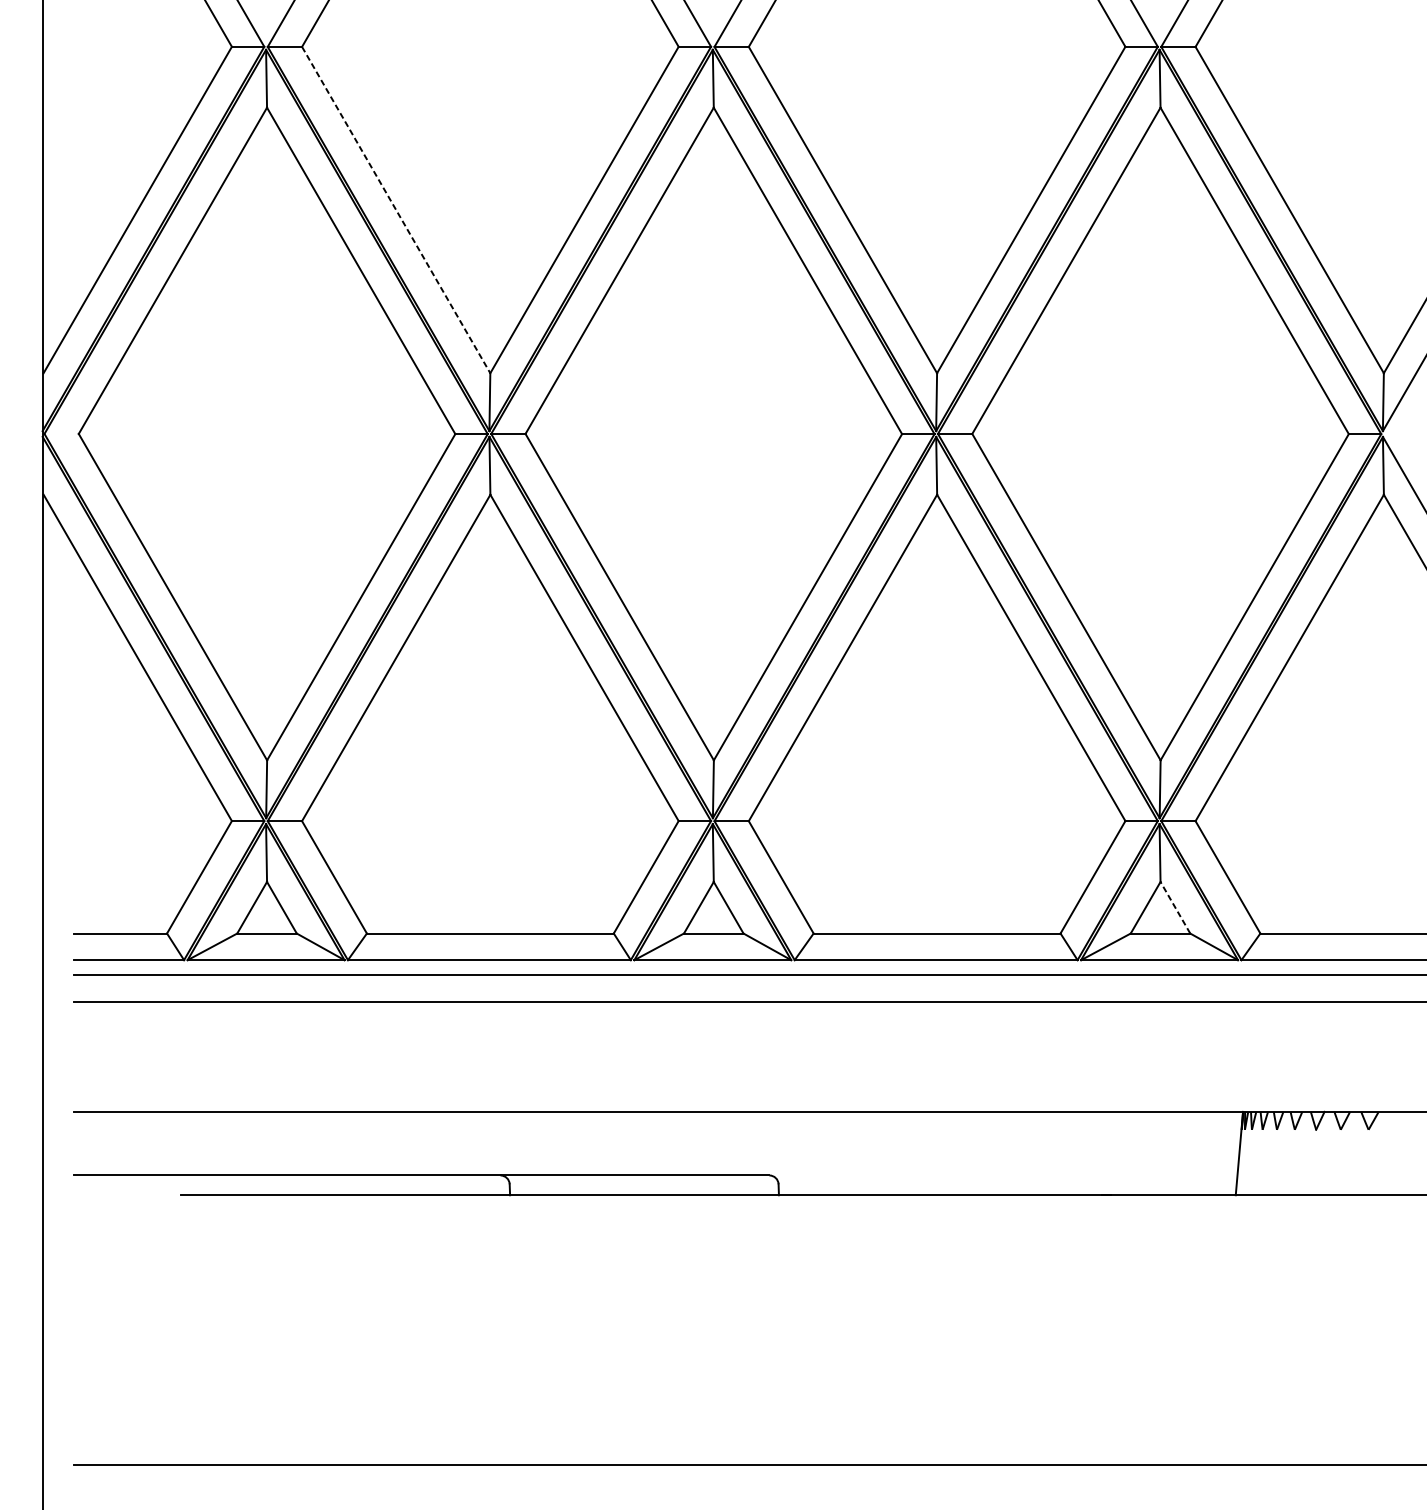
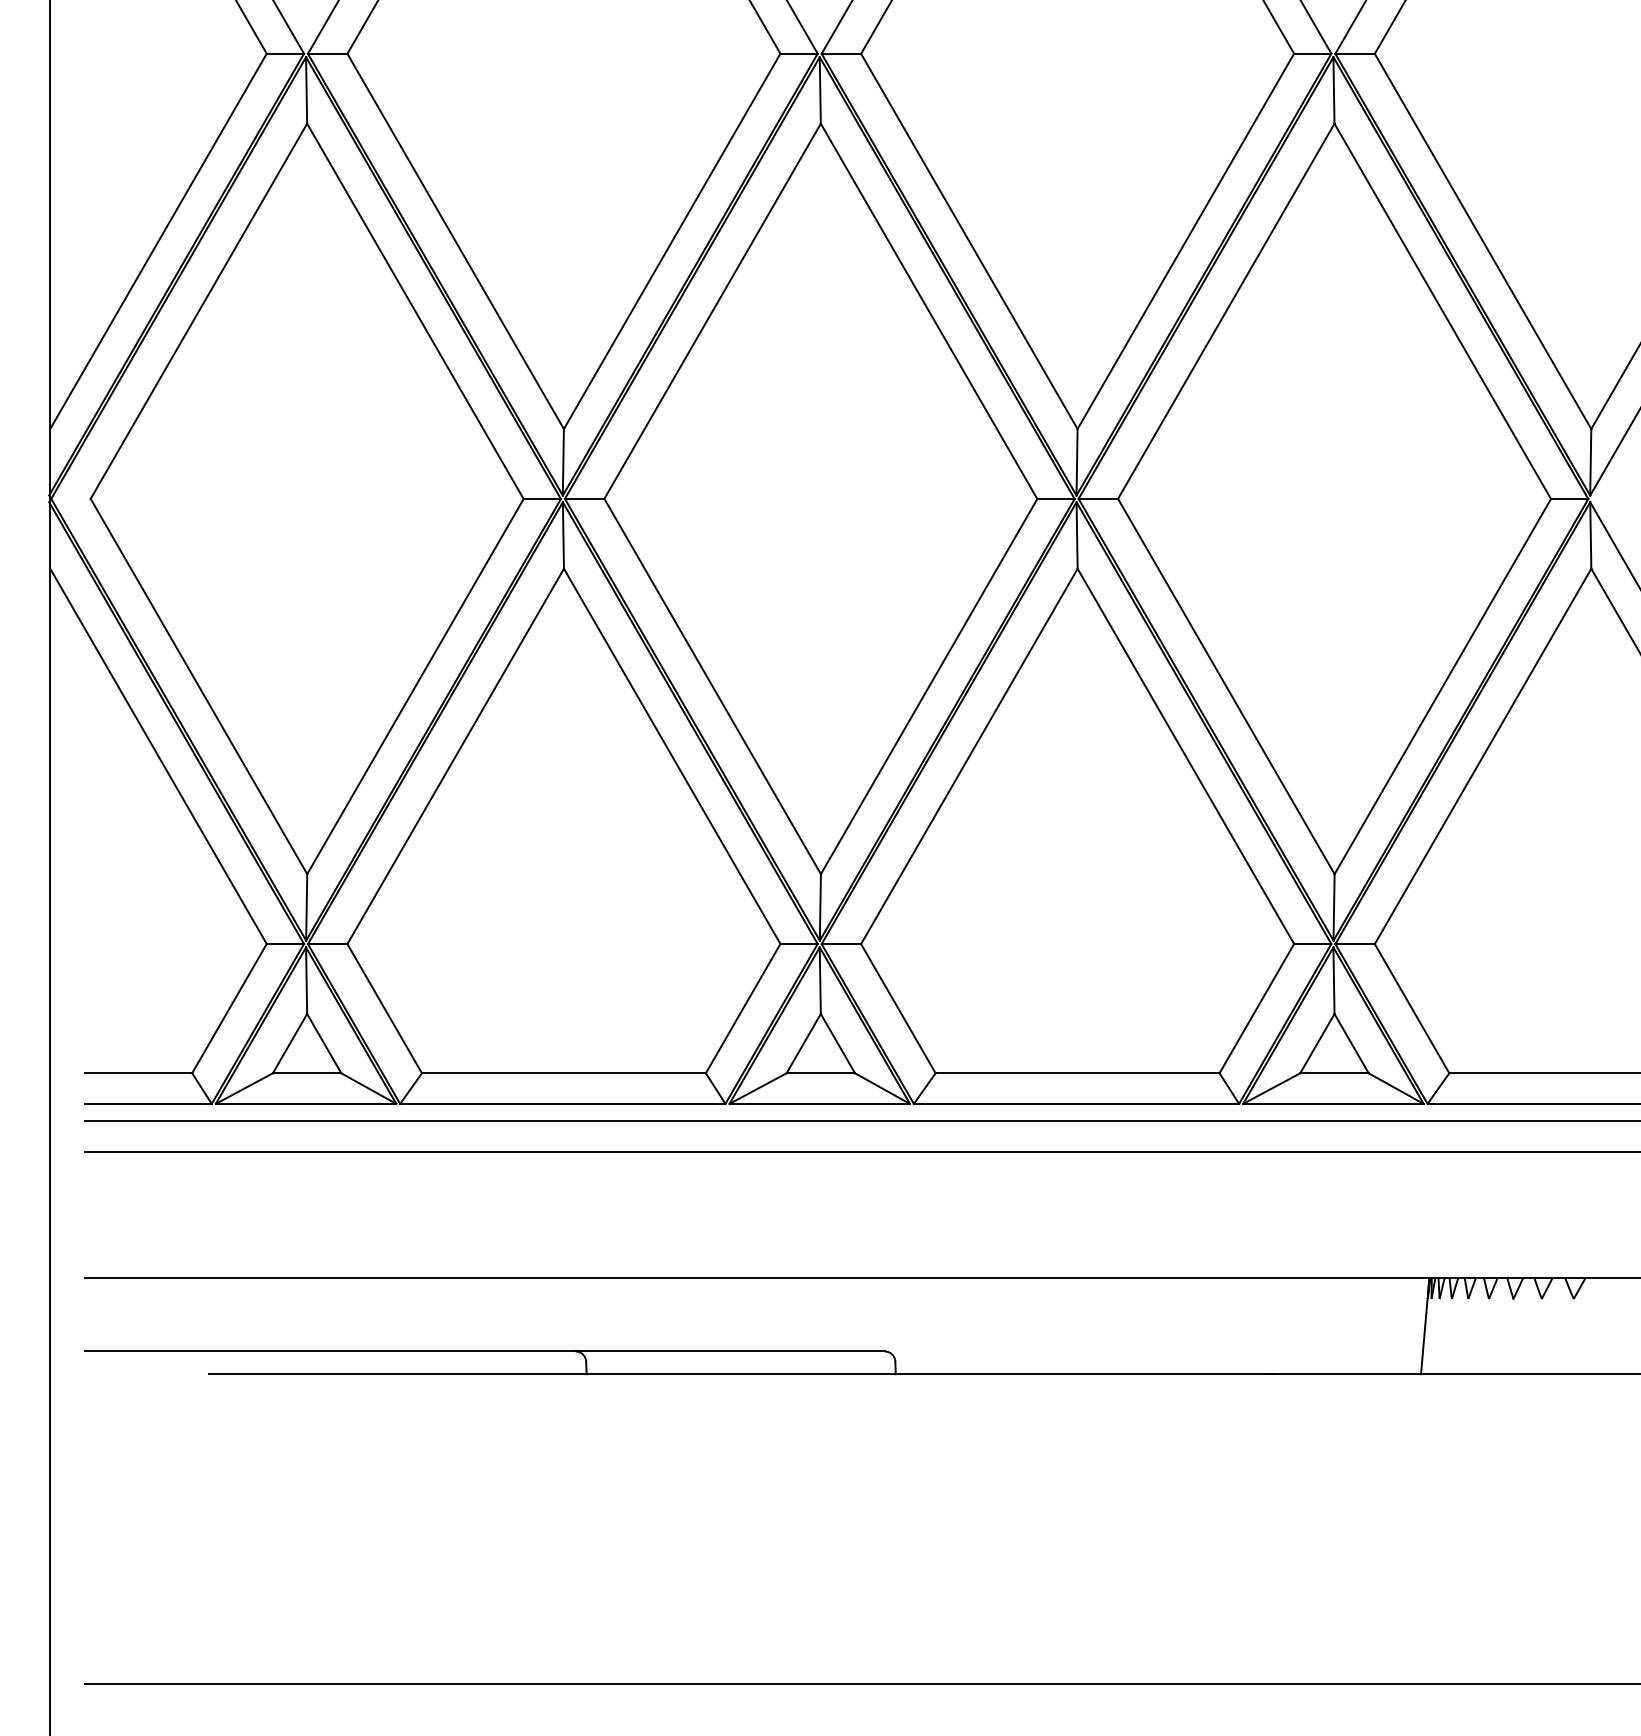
line: (396, 210) -> (455, 241), dashed -> solid
line: (1175, 907) -> (1351, 1043), dashed -> solid

